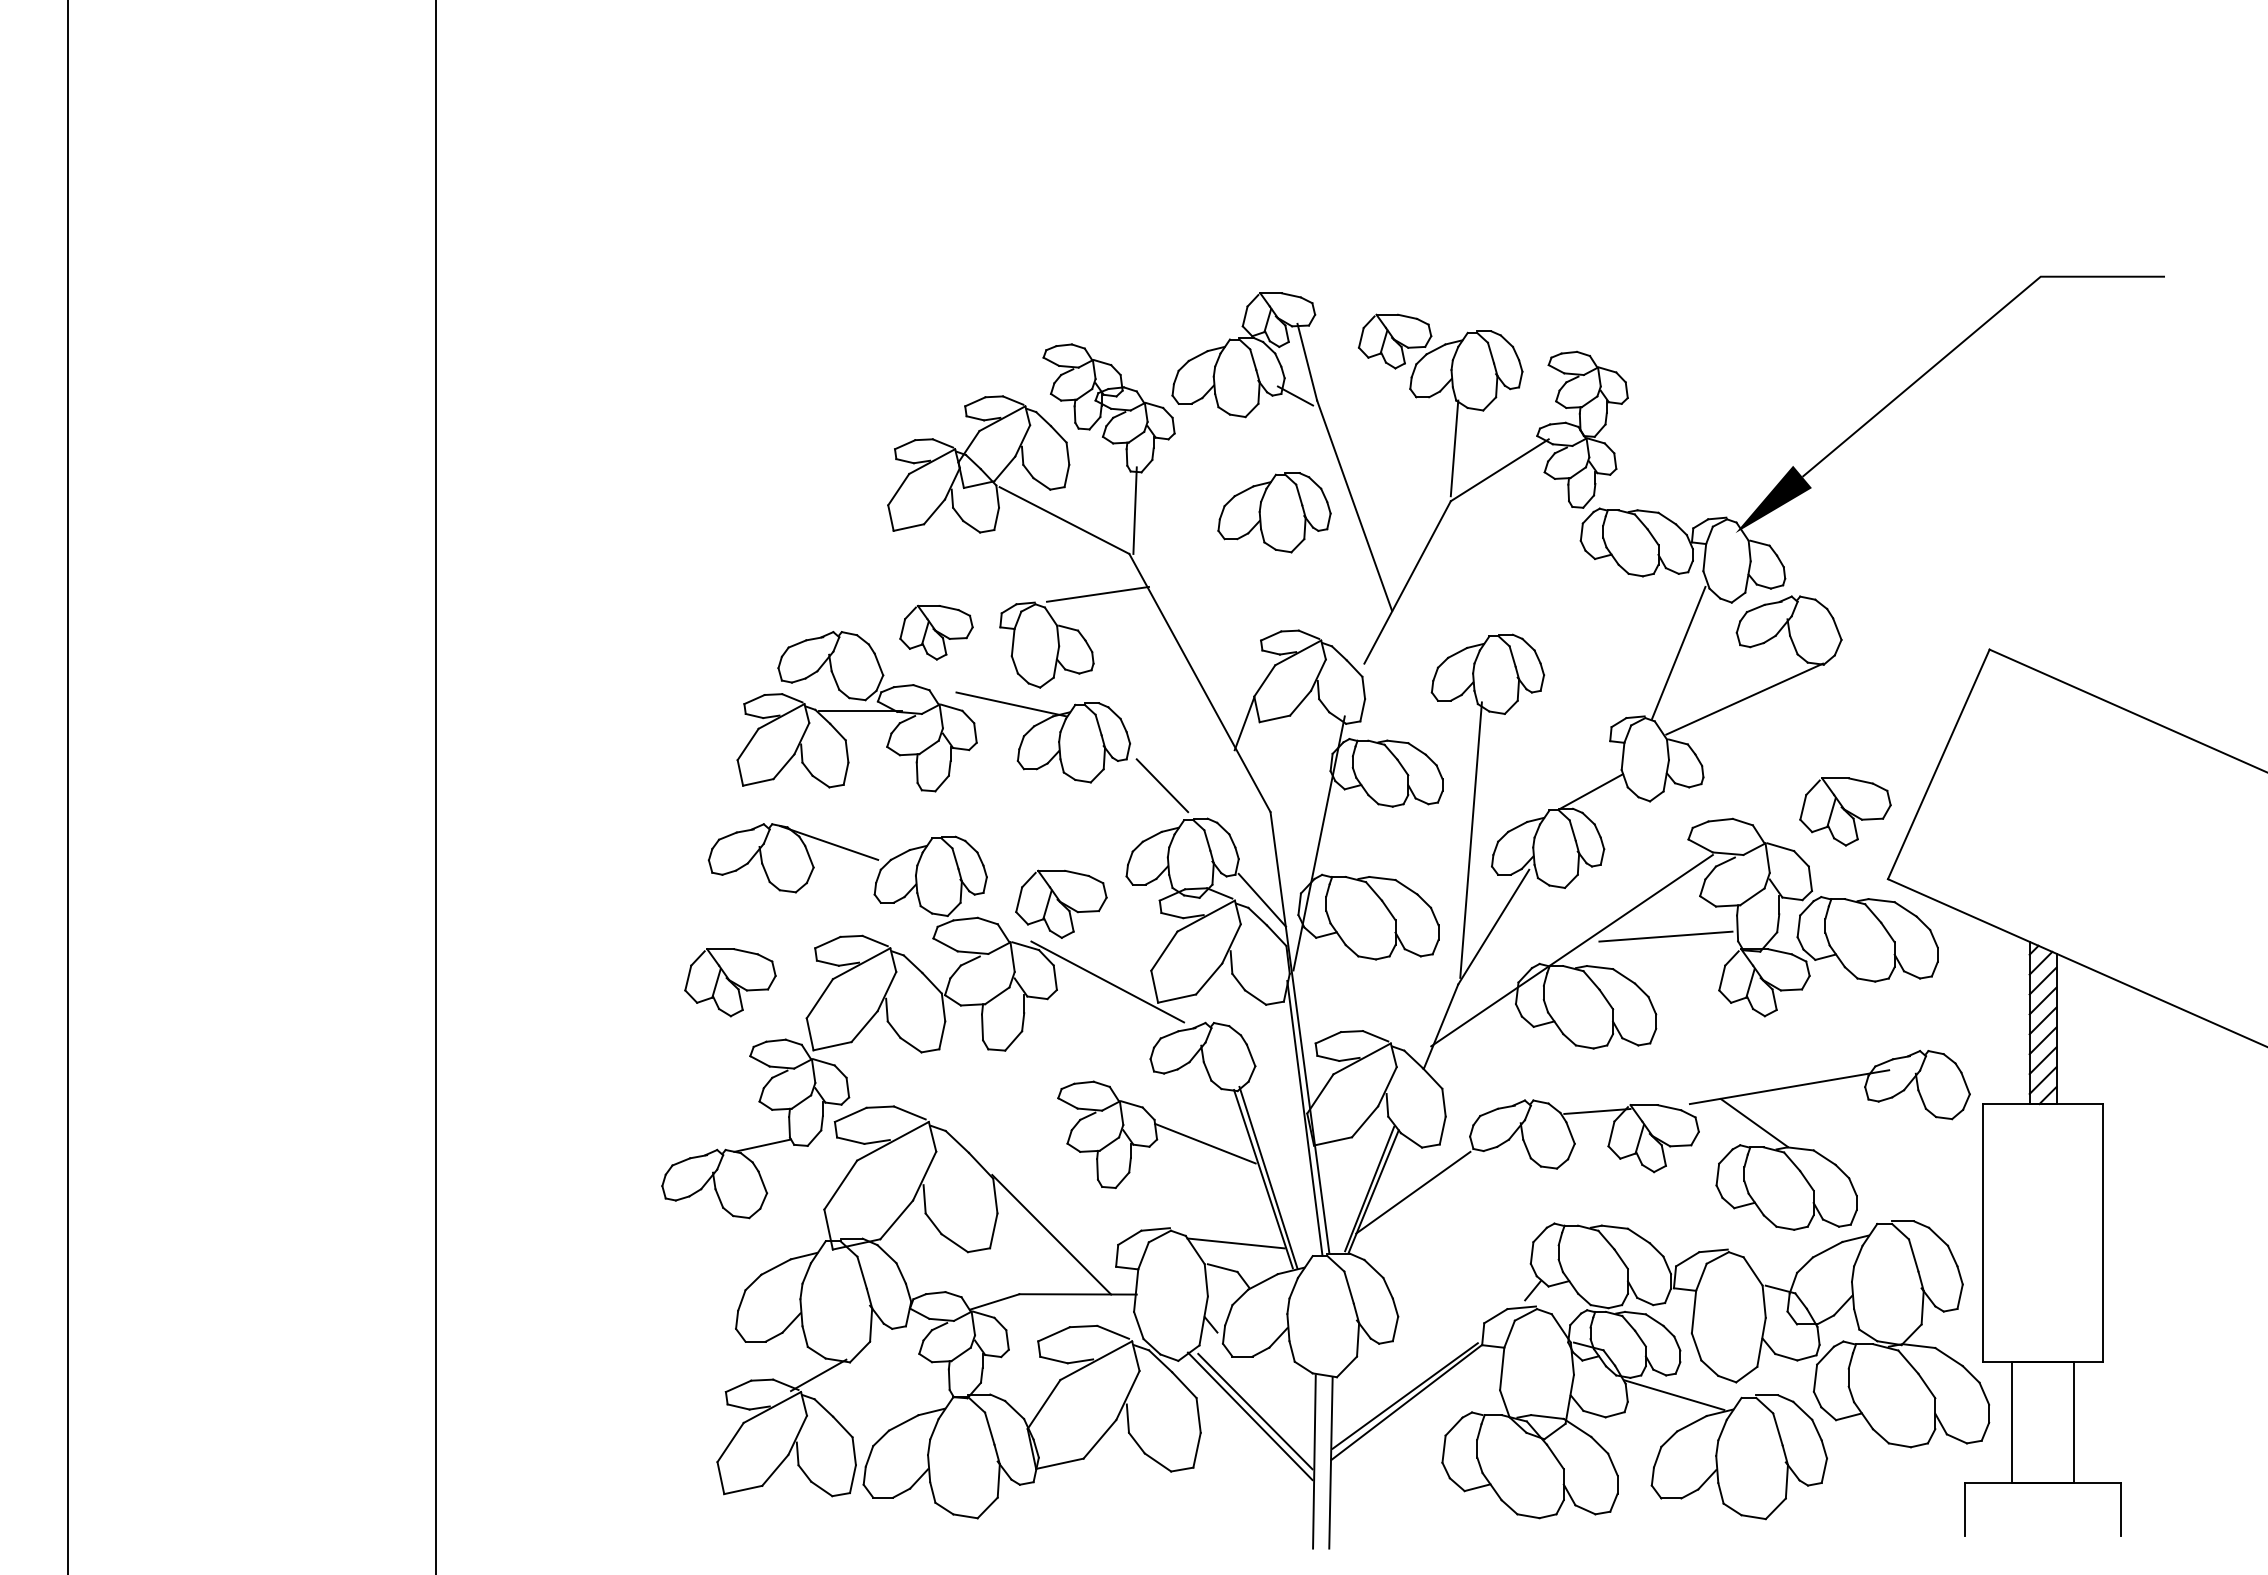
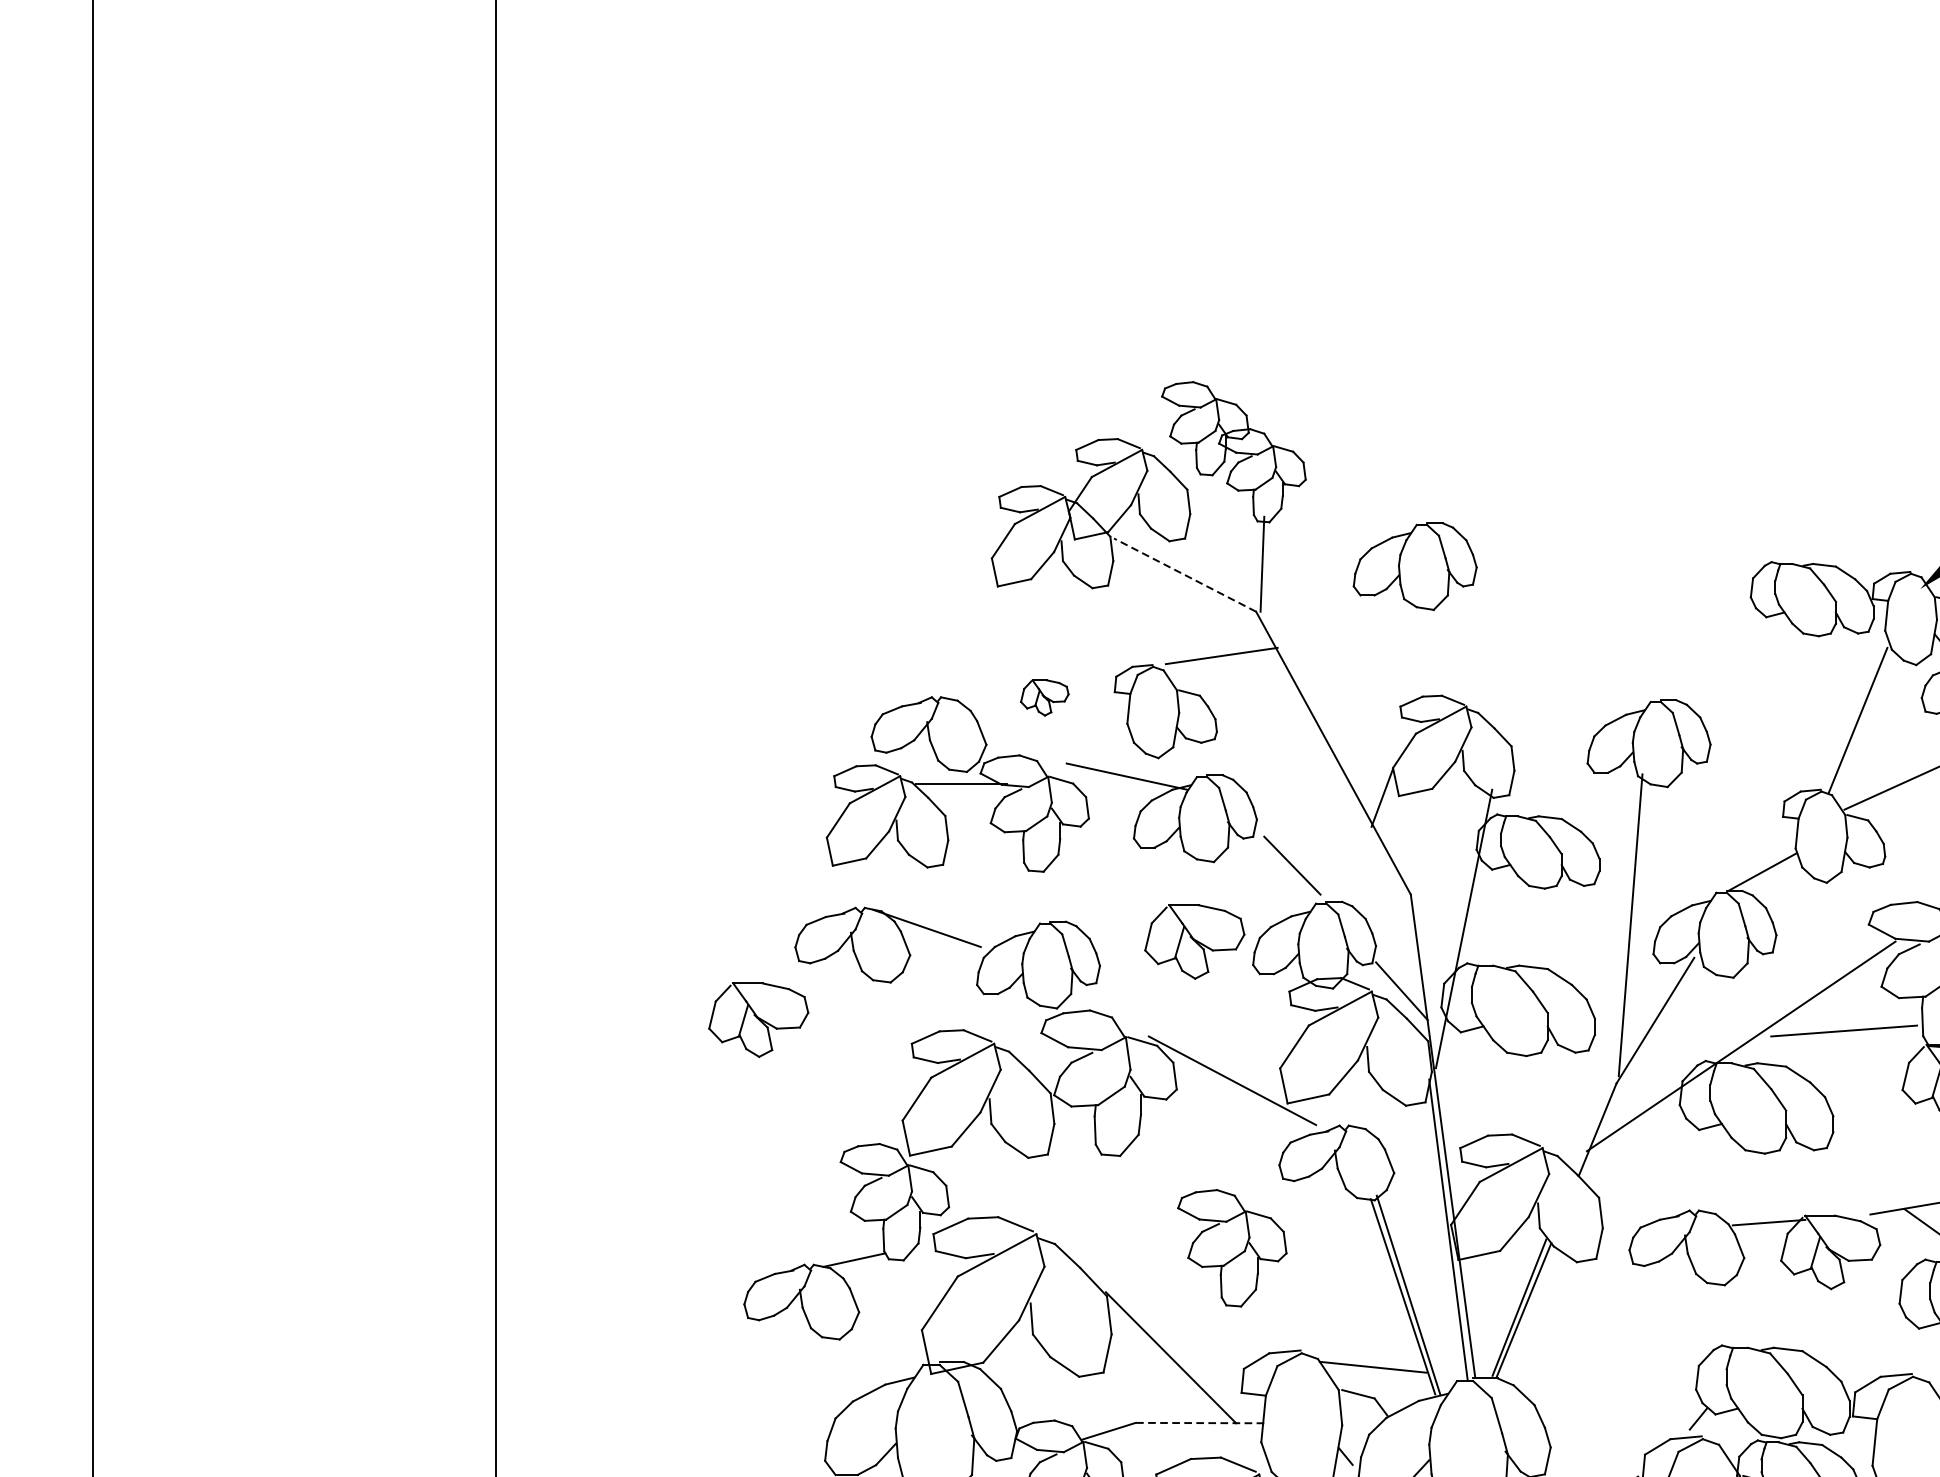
part: (1351, 493) -> (1499, 545), removed
line: (1064, 520) -> (1185, 575), solid -> dashed
part: (936, 632) -> (1044, 697), size x0.6
part: (1061, 903) -> (1194, 941), moved
part: (730, 982) -> (758, 1019), moved
line: (1205, 1143) -> (1339, 1257), removed
line: (1413, 1192) -> (1567, 1311), removed
line: (1078, 1294) -> (1200, 1423), solid -> dashed

